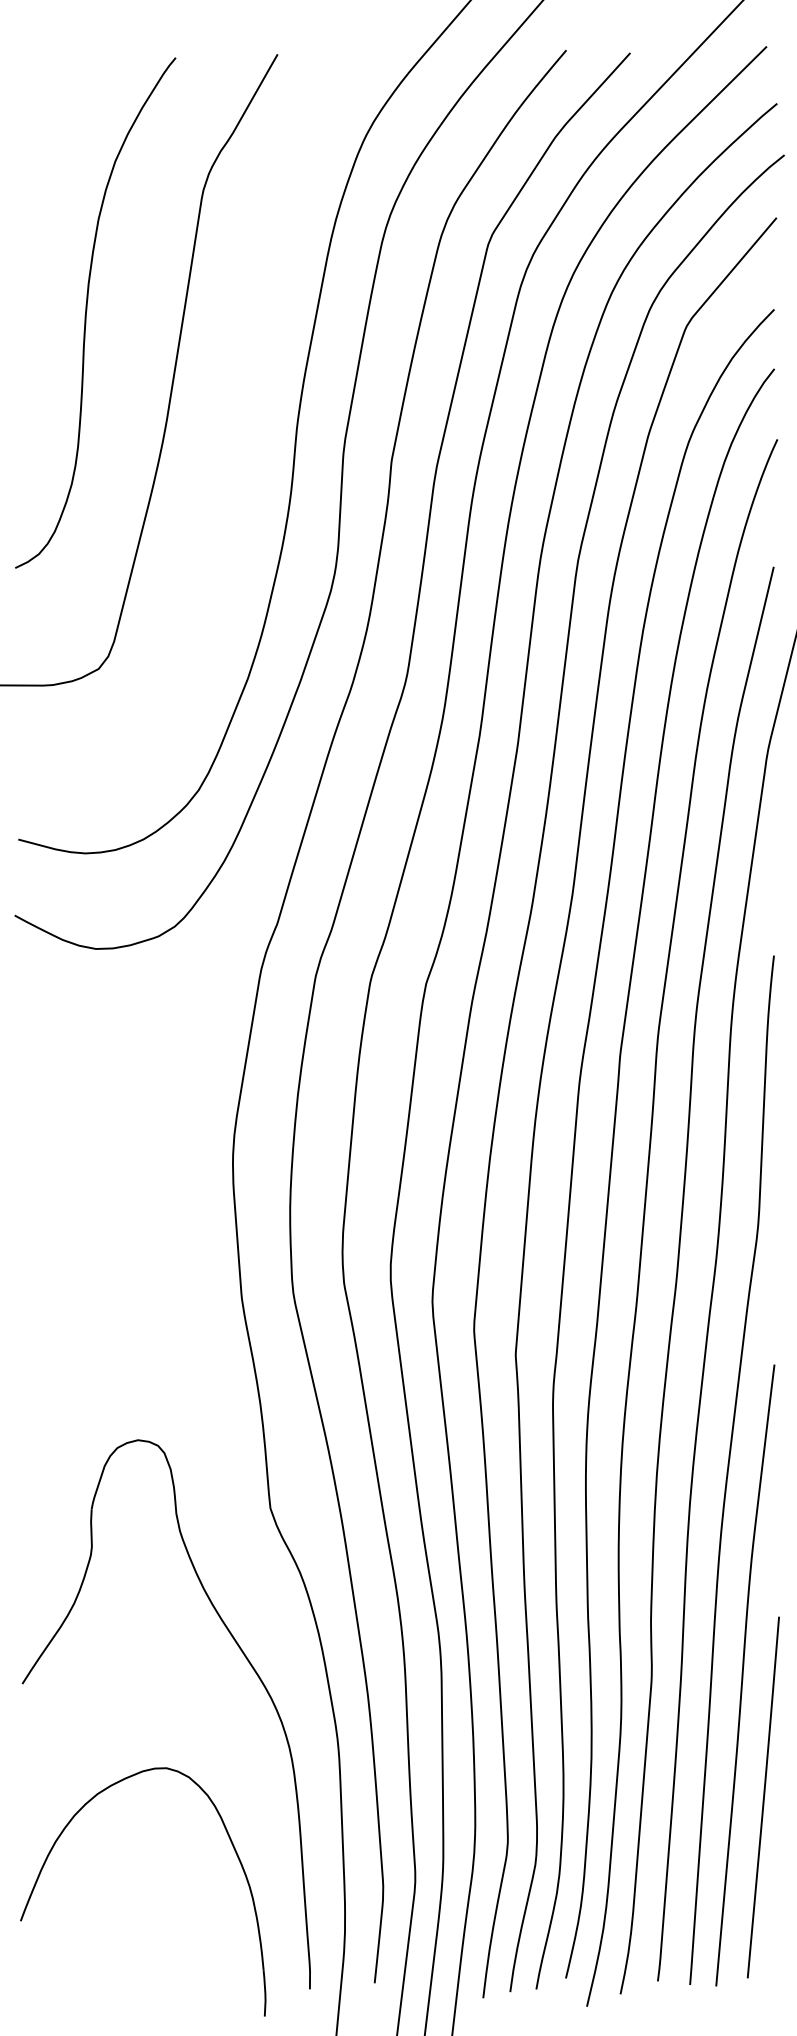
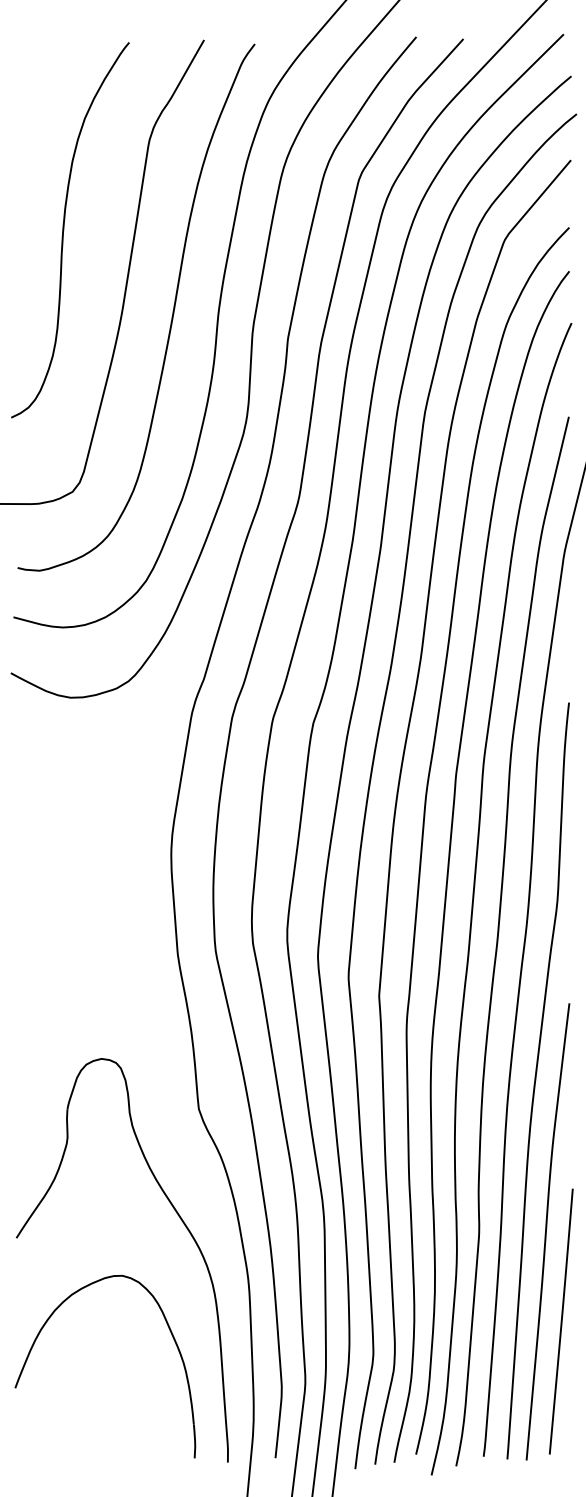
curve: (234, 426) -> (172, 313), added
part: (63, 1832) -> (46, 1323), moved

